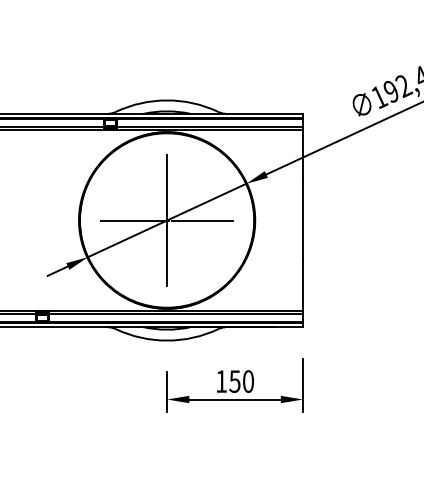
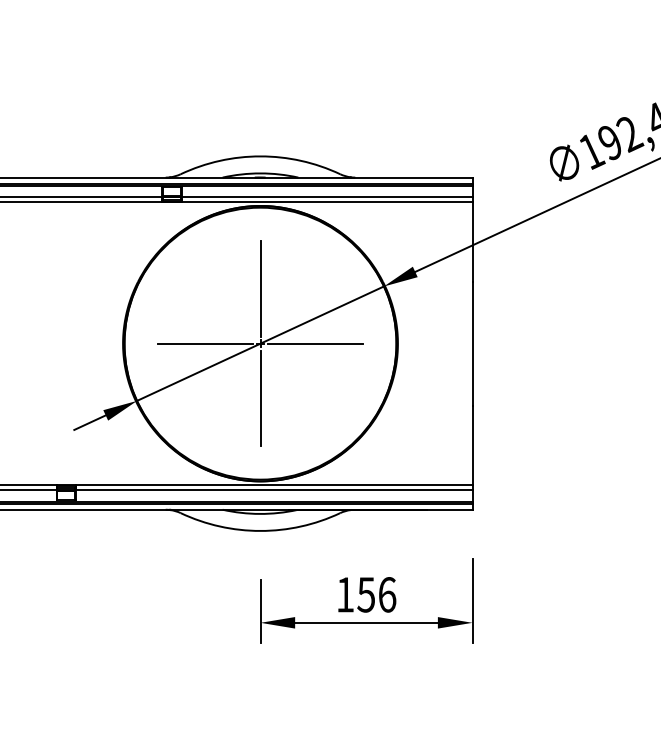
text: (248, 381) -> (387, 594), 150 -> 156

